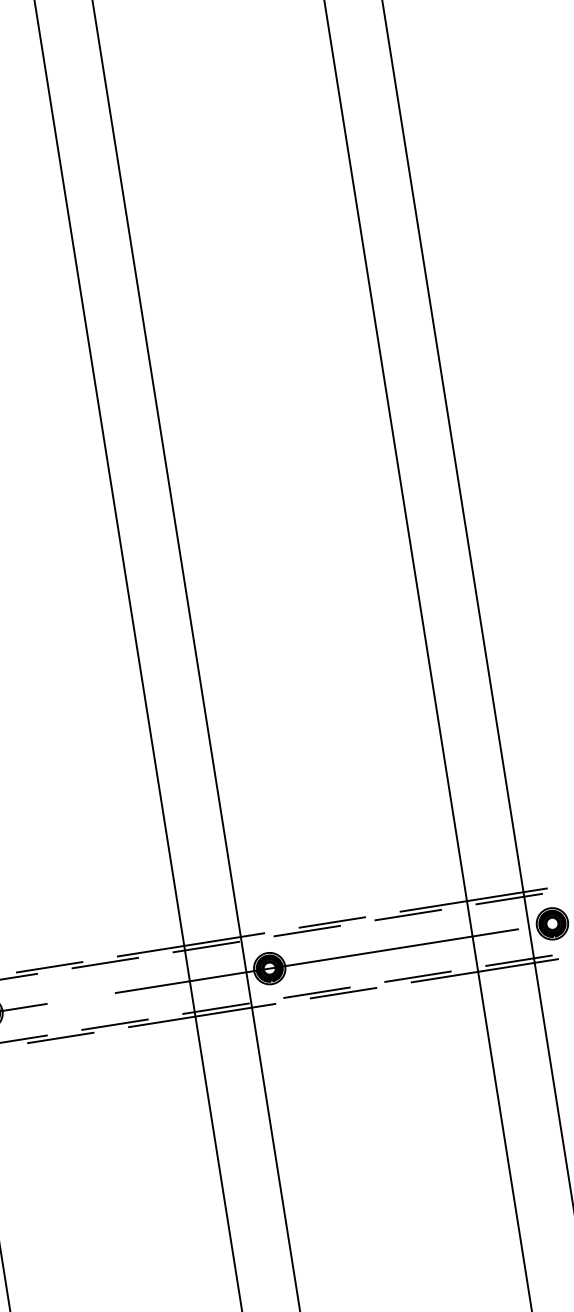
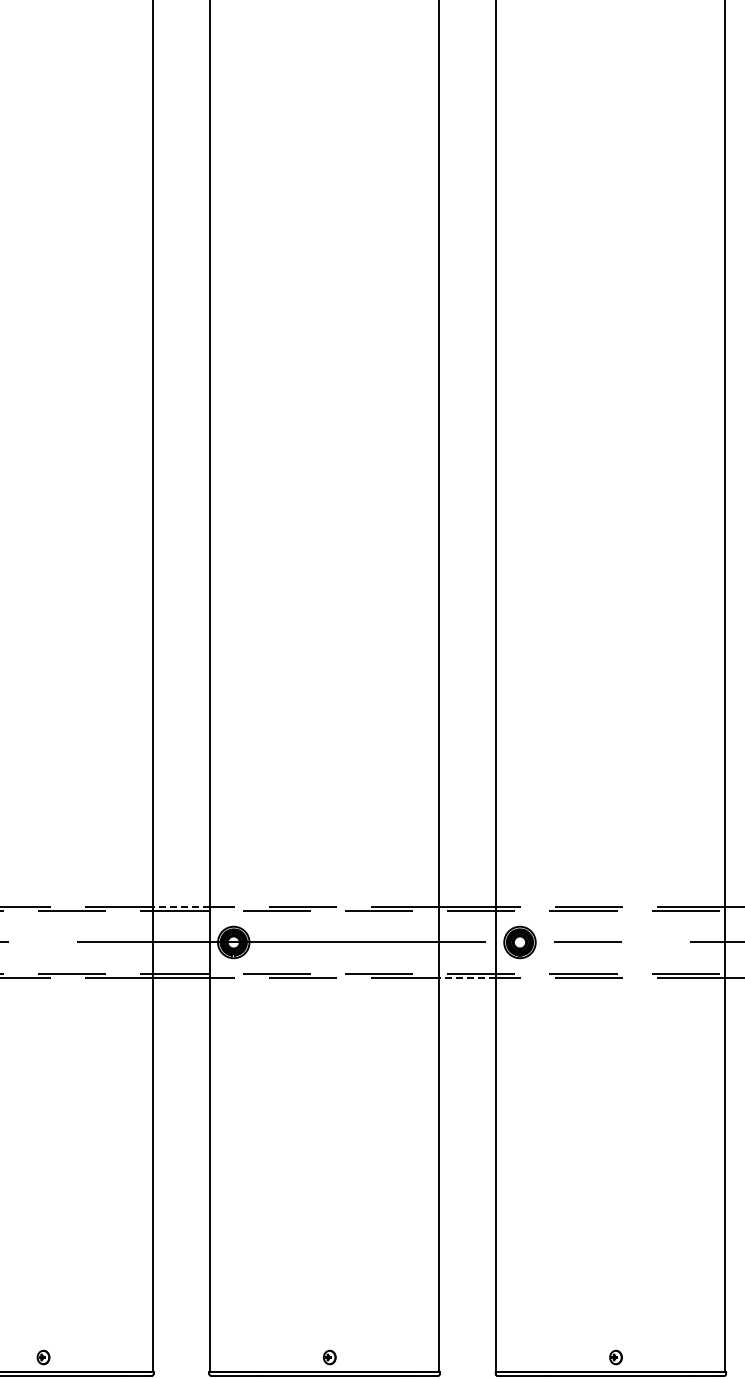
line: (212, 941) -> (181, 906), solid -> dashed
line: (506, 967) -> (467, 978), solid -> dashed

